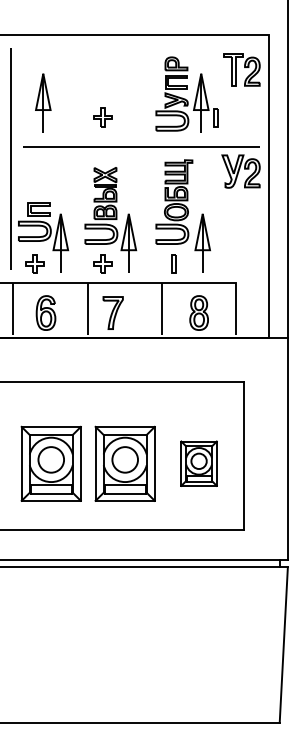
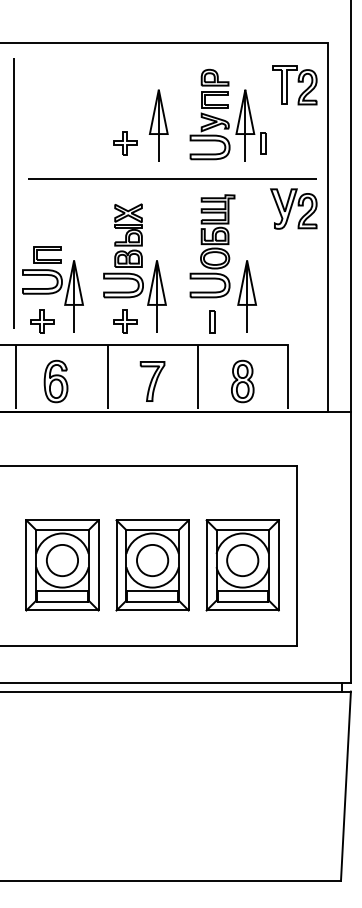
part: (43, 102) -> (159, 124), moved
part: (112, 312) -> (151, 380), moved
part: (198, 463) -> (241, 564), size x1.67

